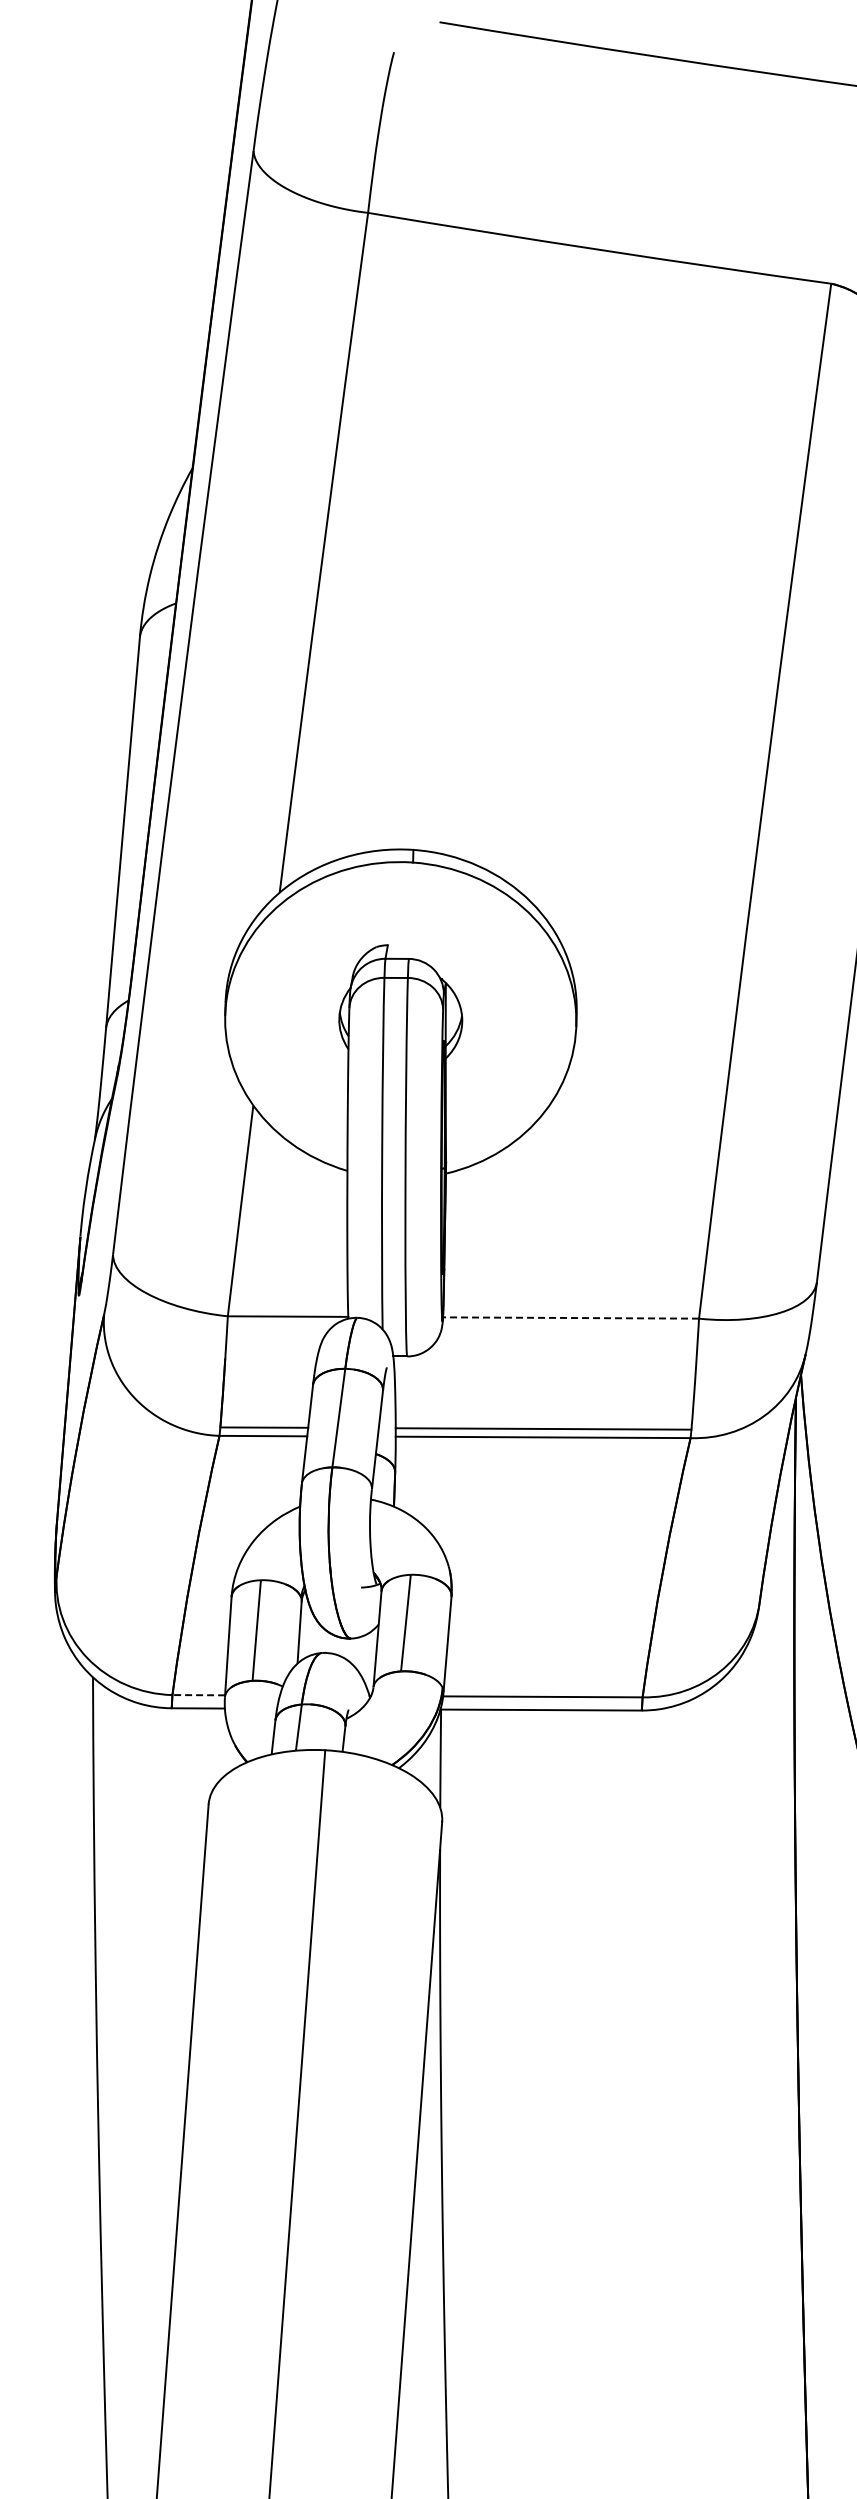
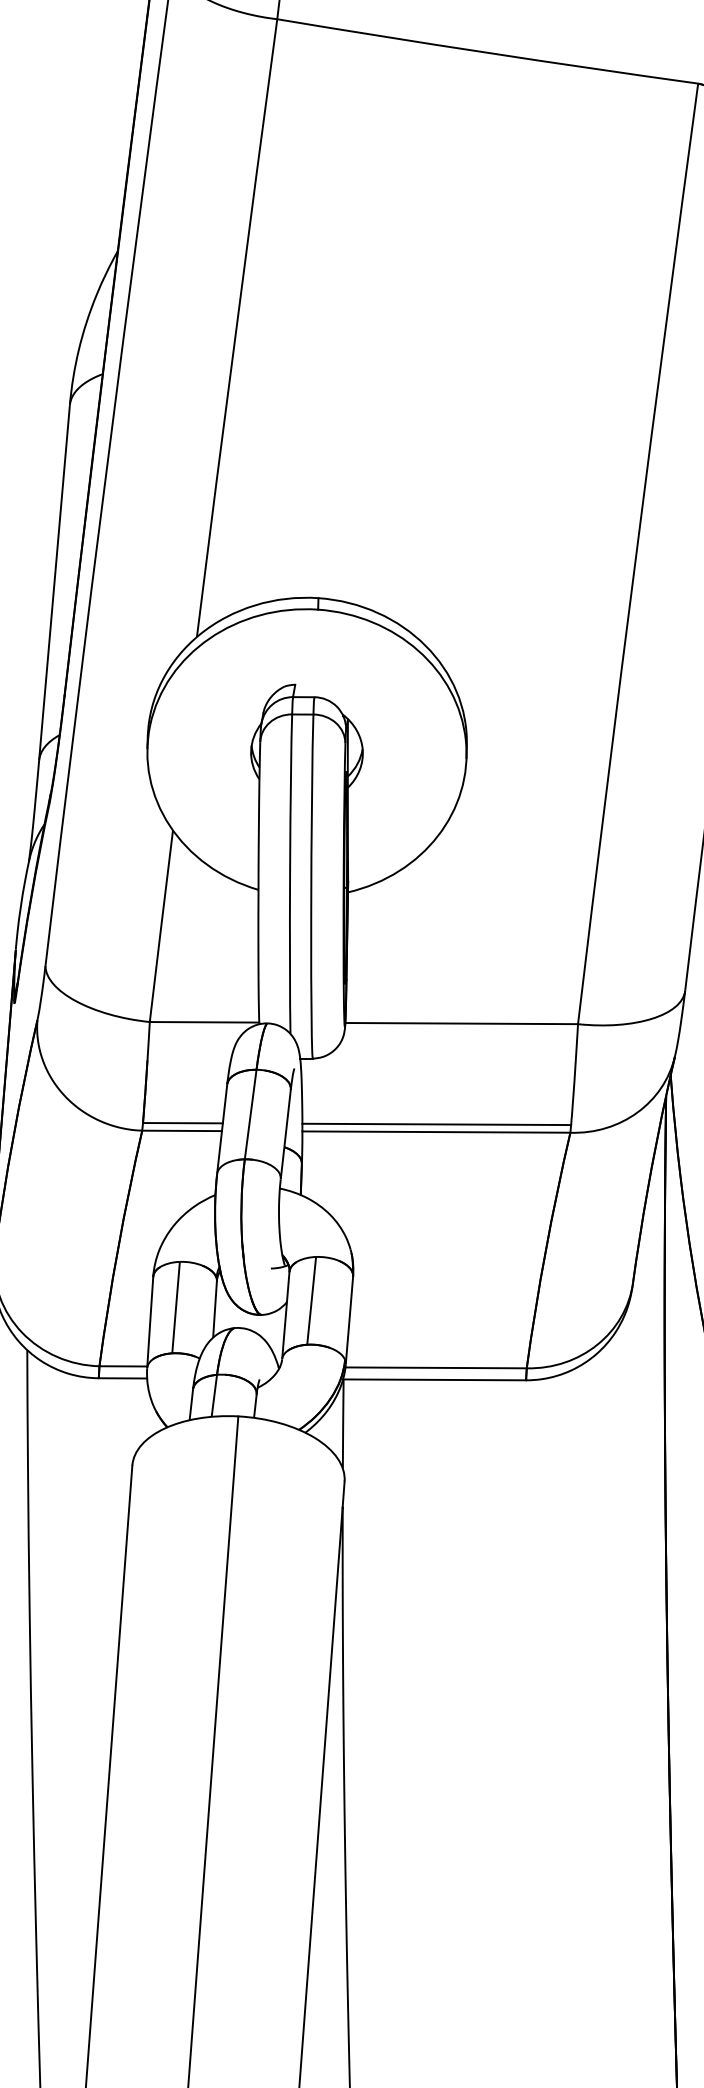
line: (571, 1318) -> (462, 1024), dashed -> solid
line: (198, 1695) -> (123, 1366), dashed -> solid

